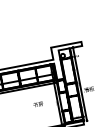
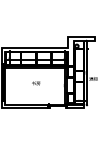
text: (38, 104) -> (36, 83), moved

